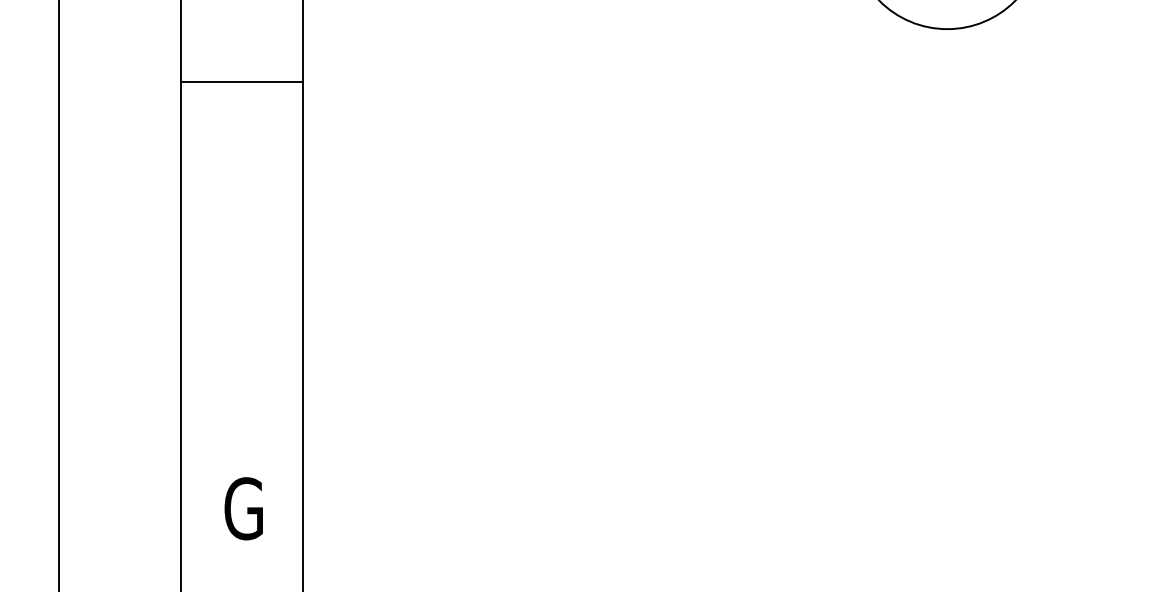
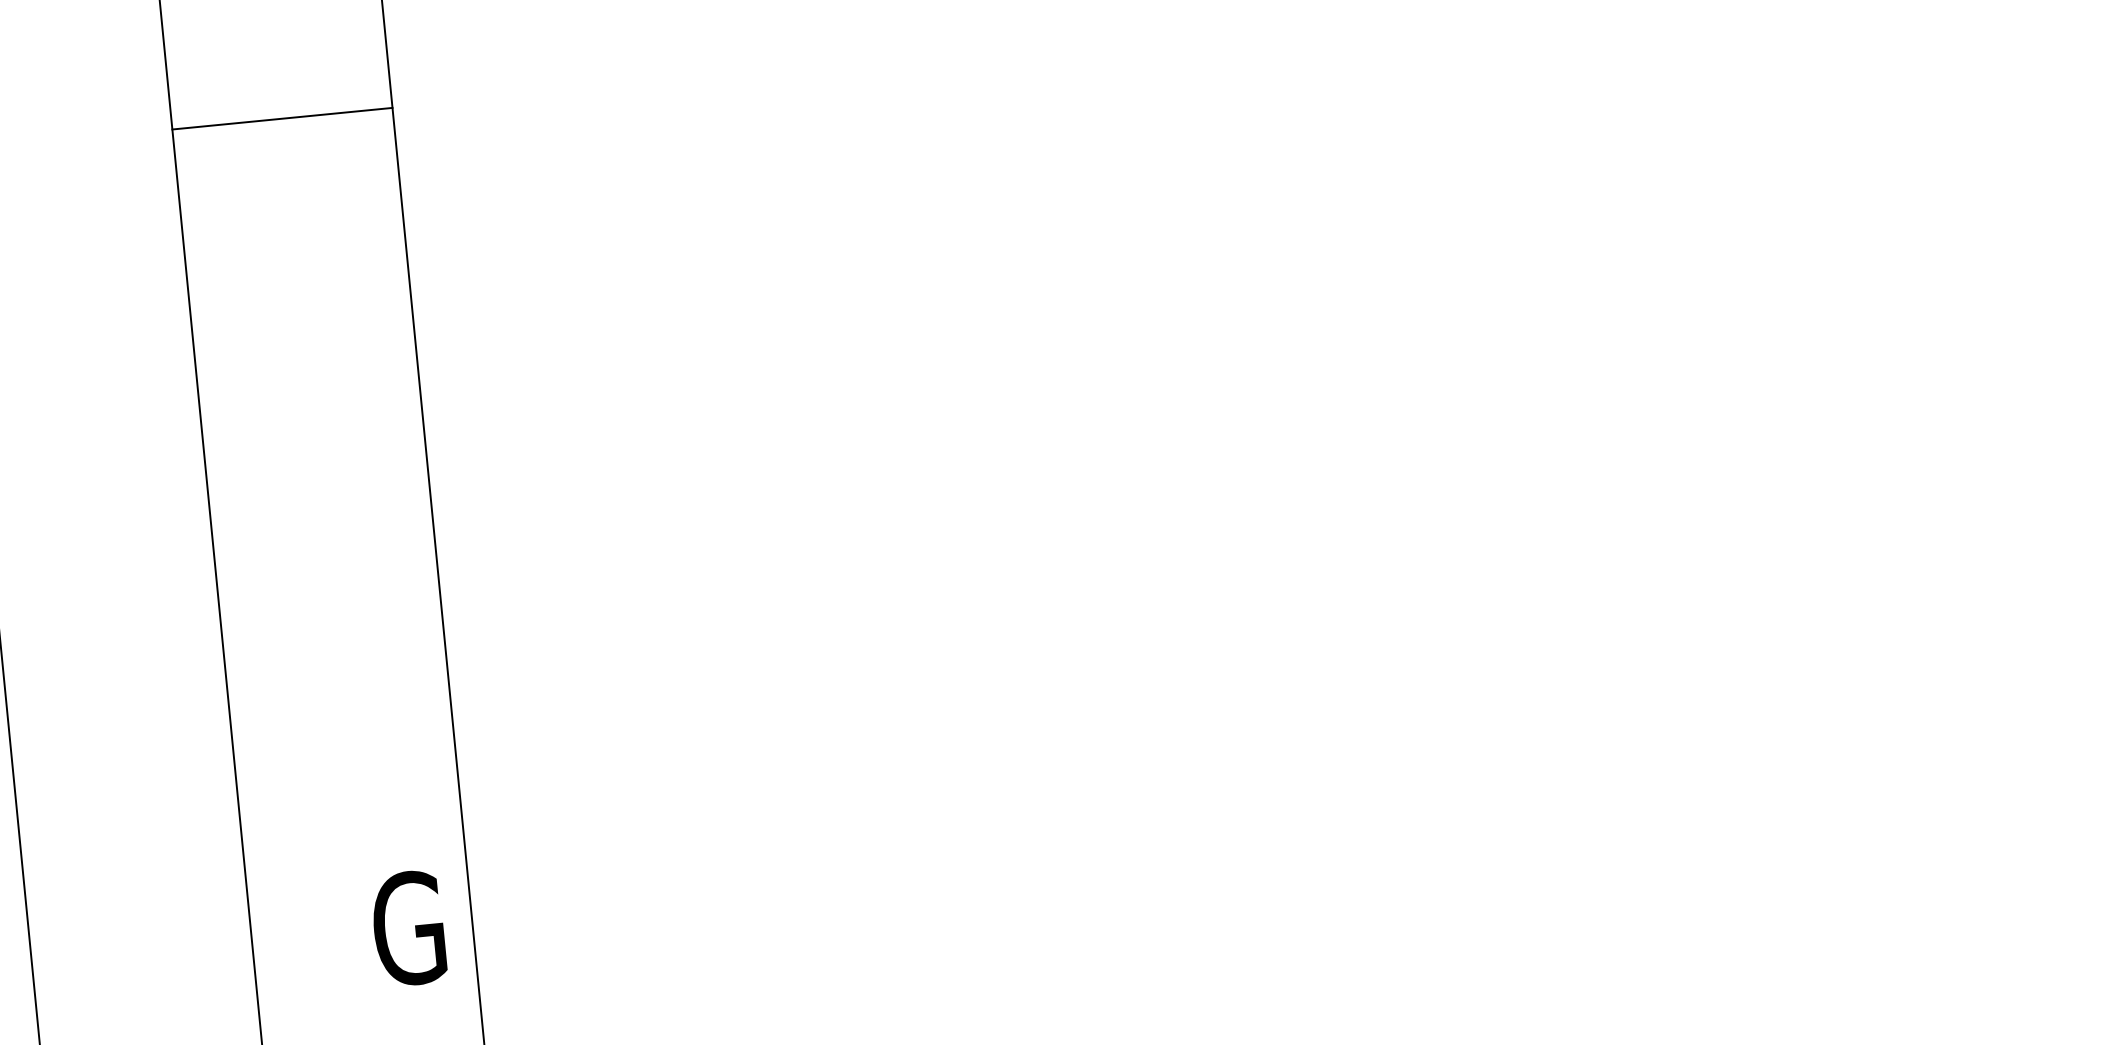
line: (241, 82) -> (281, 119), moved
text: (243, 508) -> (408, 928), moved

